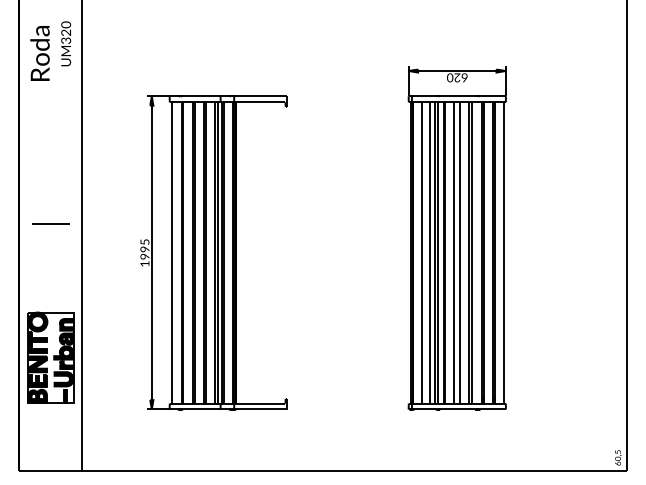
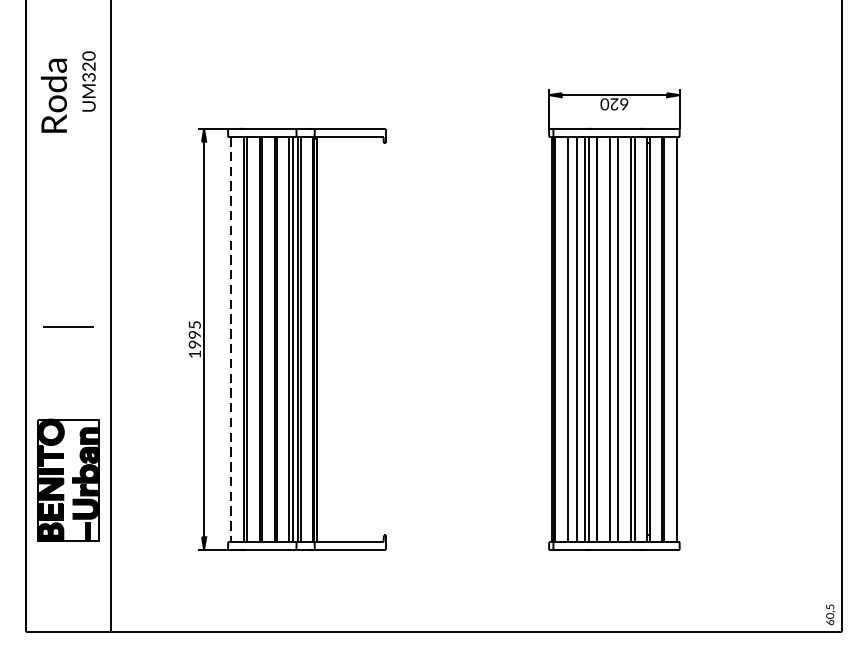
text: (66, 43) -> (89, 81), moved
text: (39, 53) -> (53, 95), moved
line: (50, 223) -> (68, 326), moved
line: (172, 252) -> (231, 338), solid -> dashed

